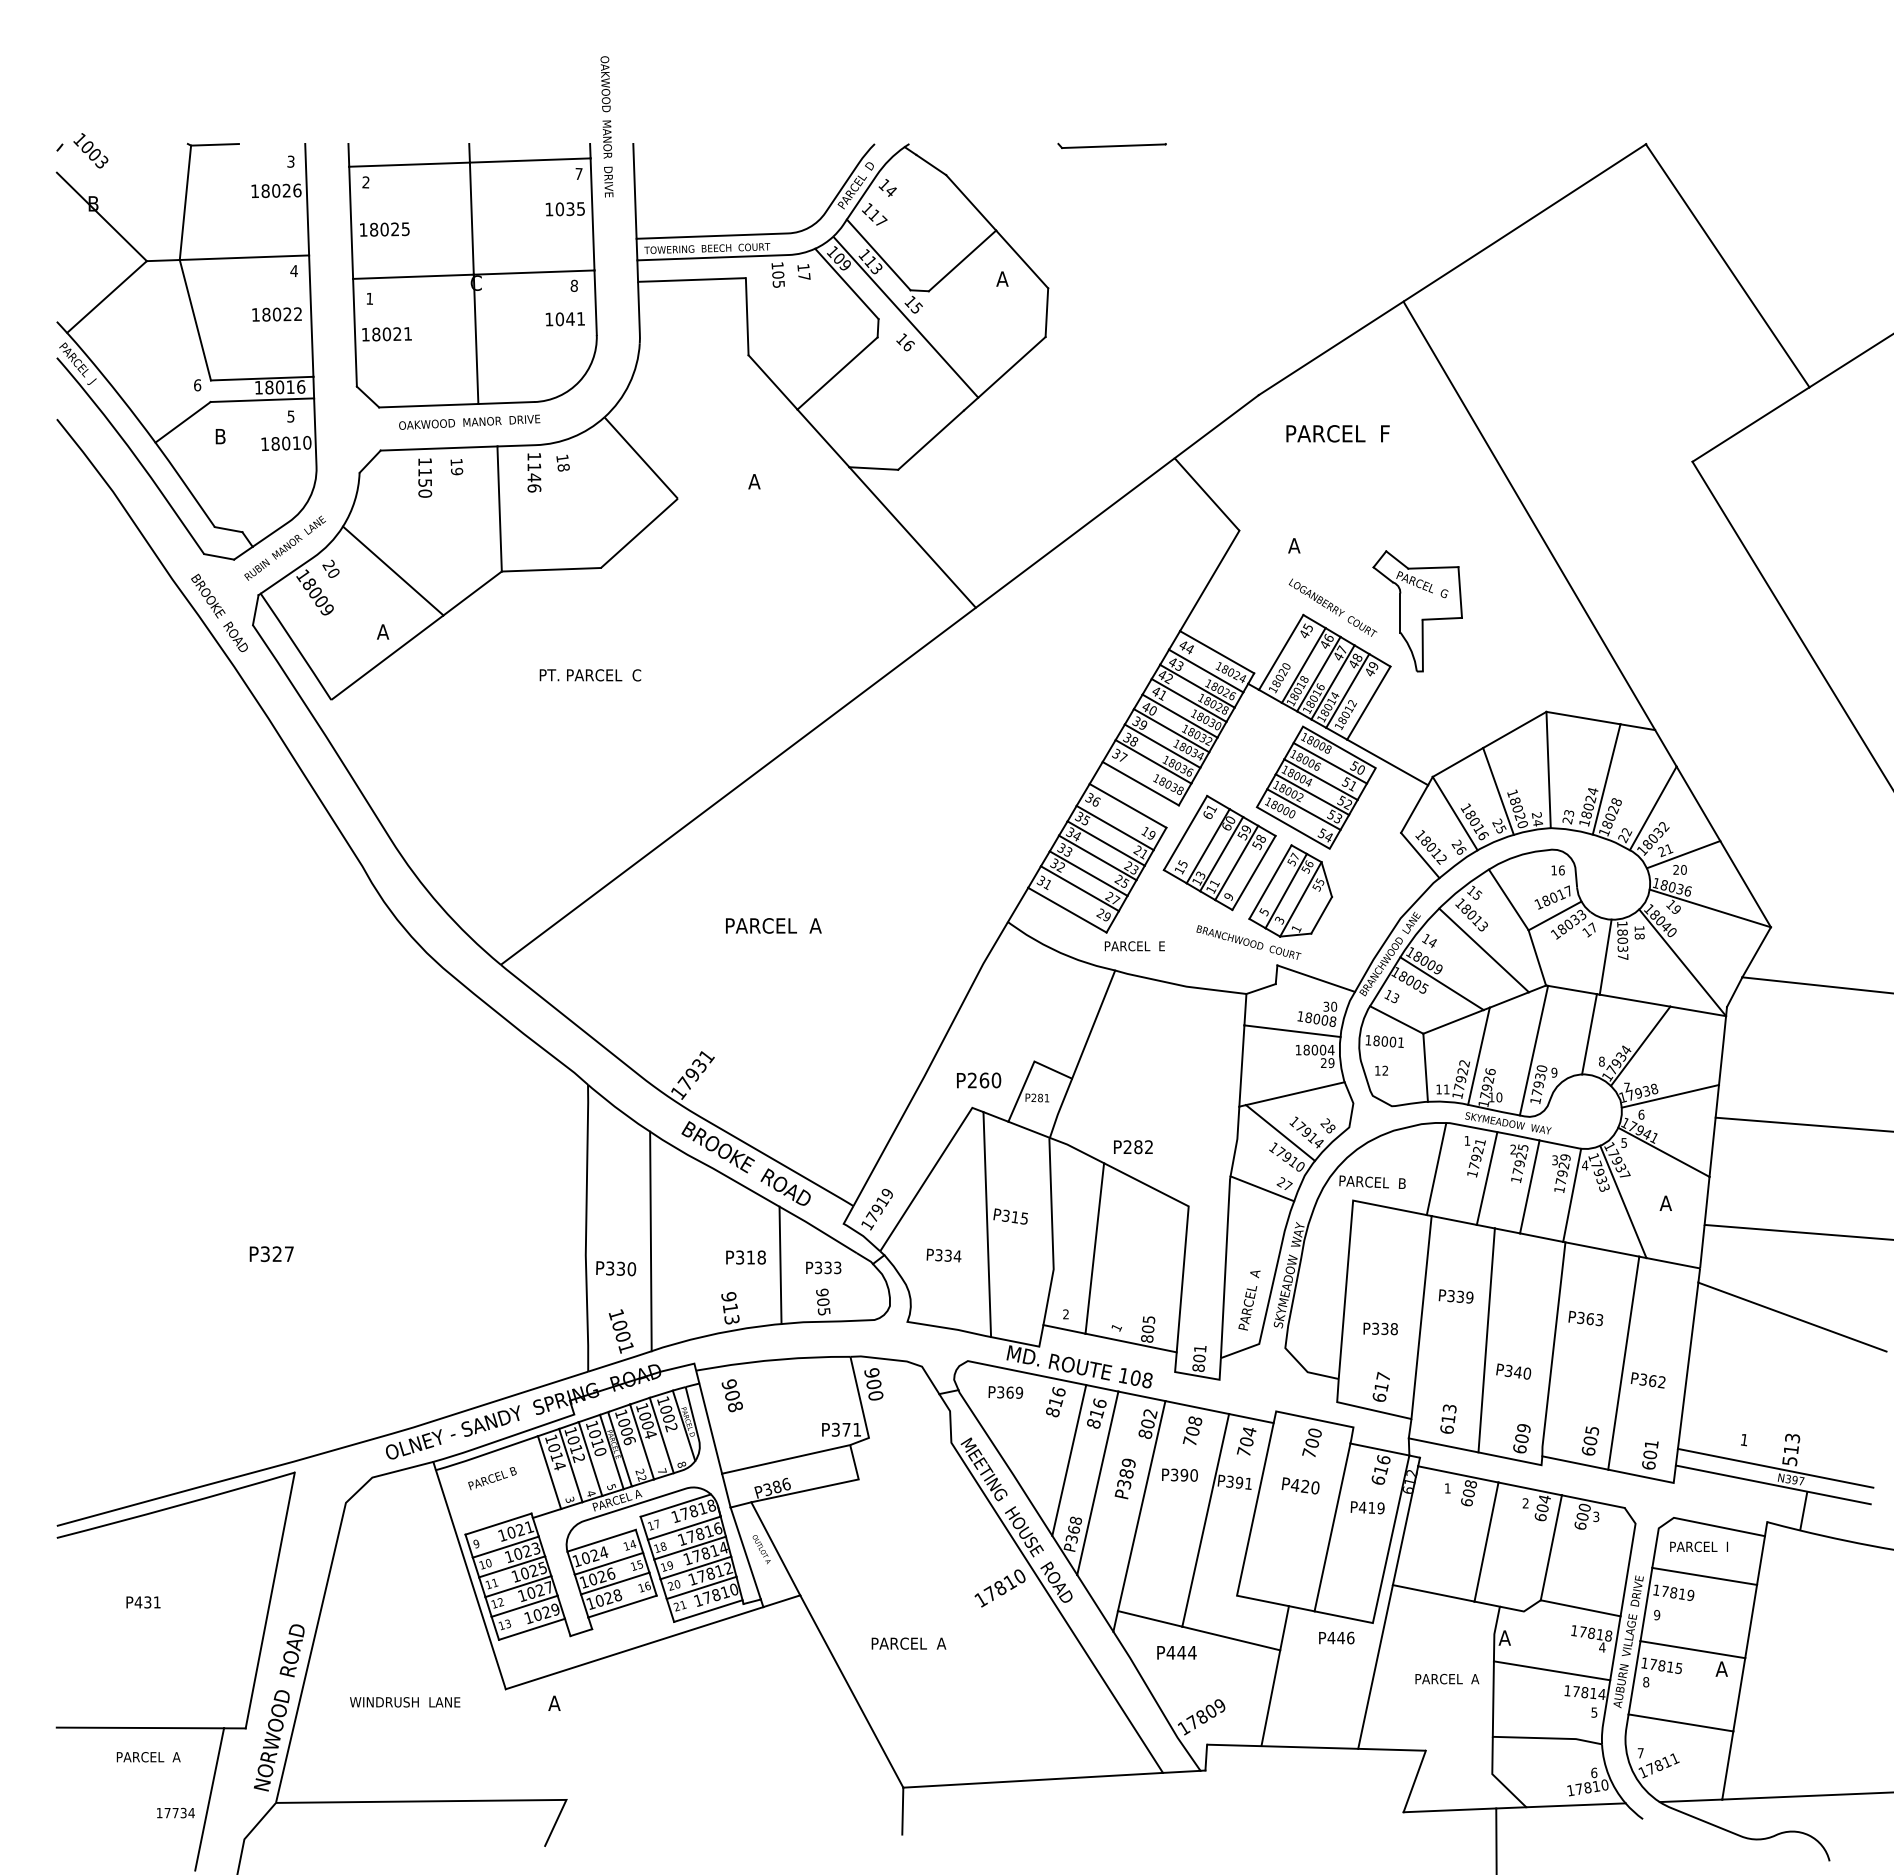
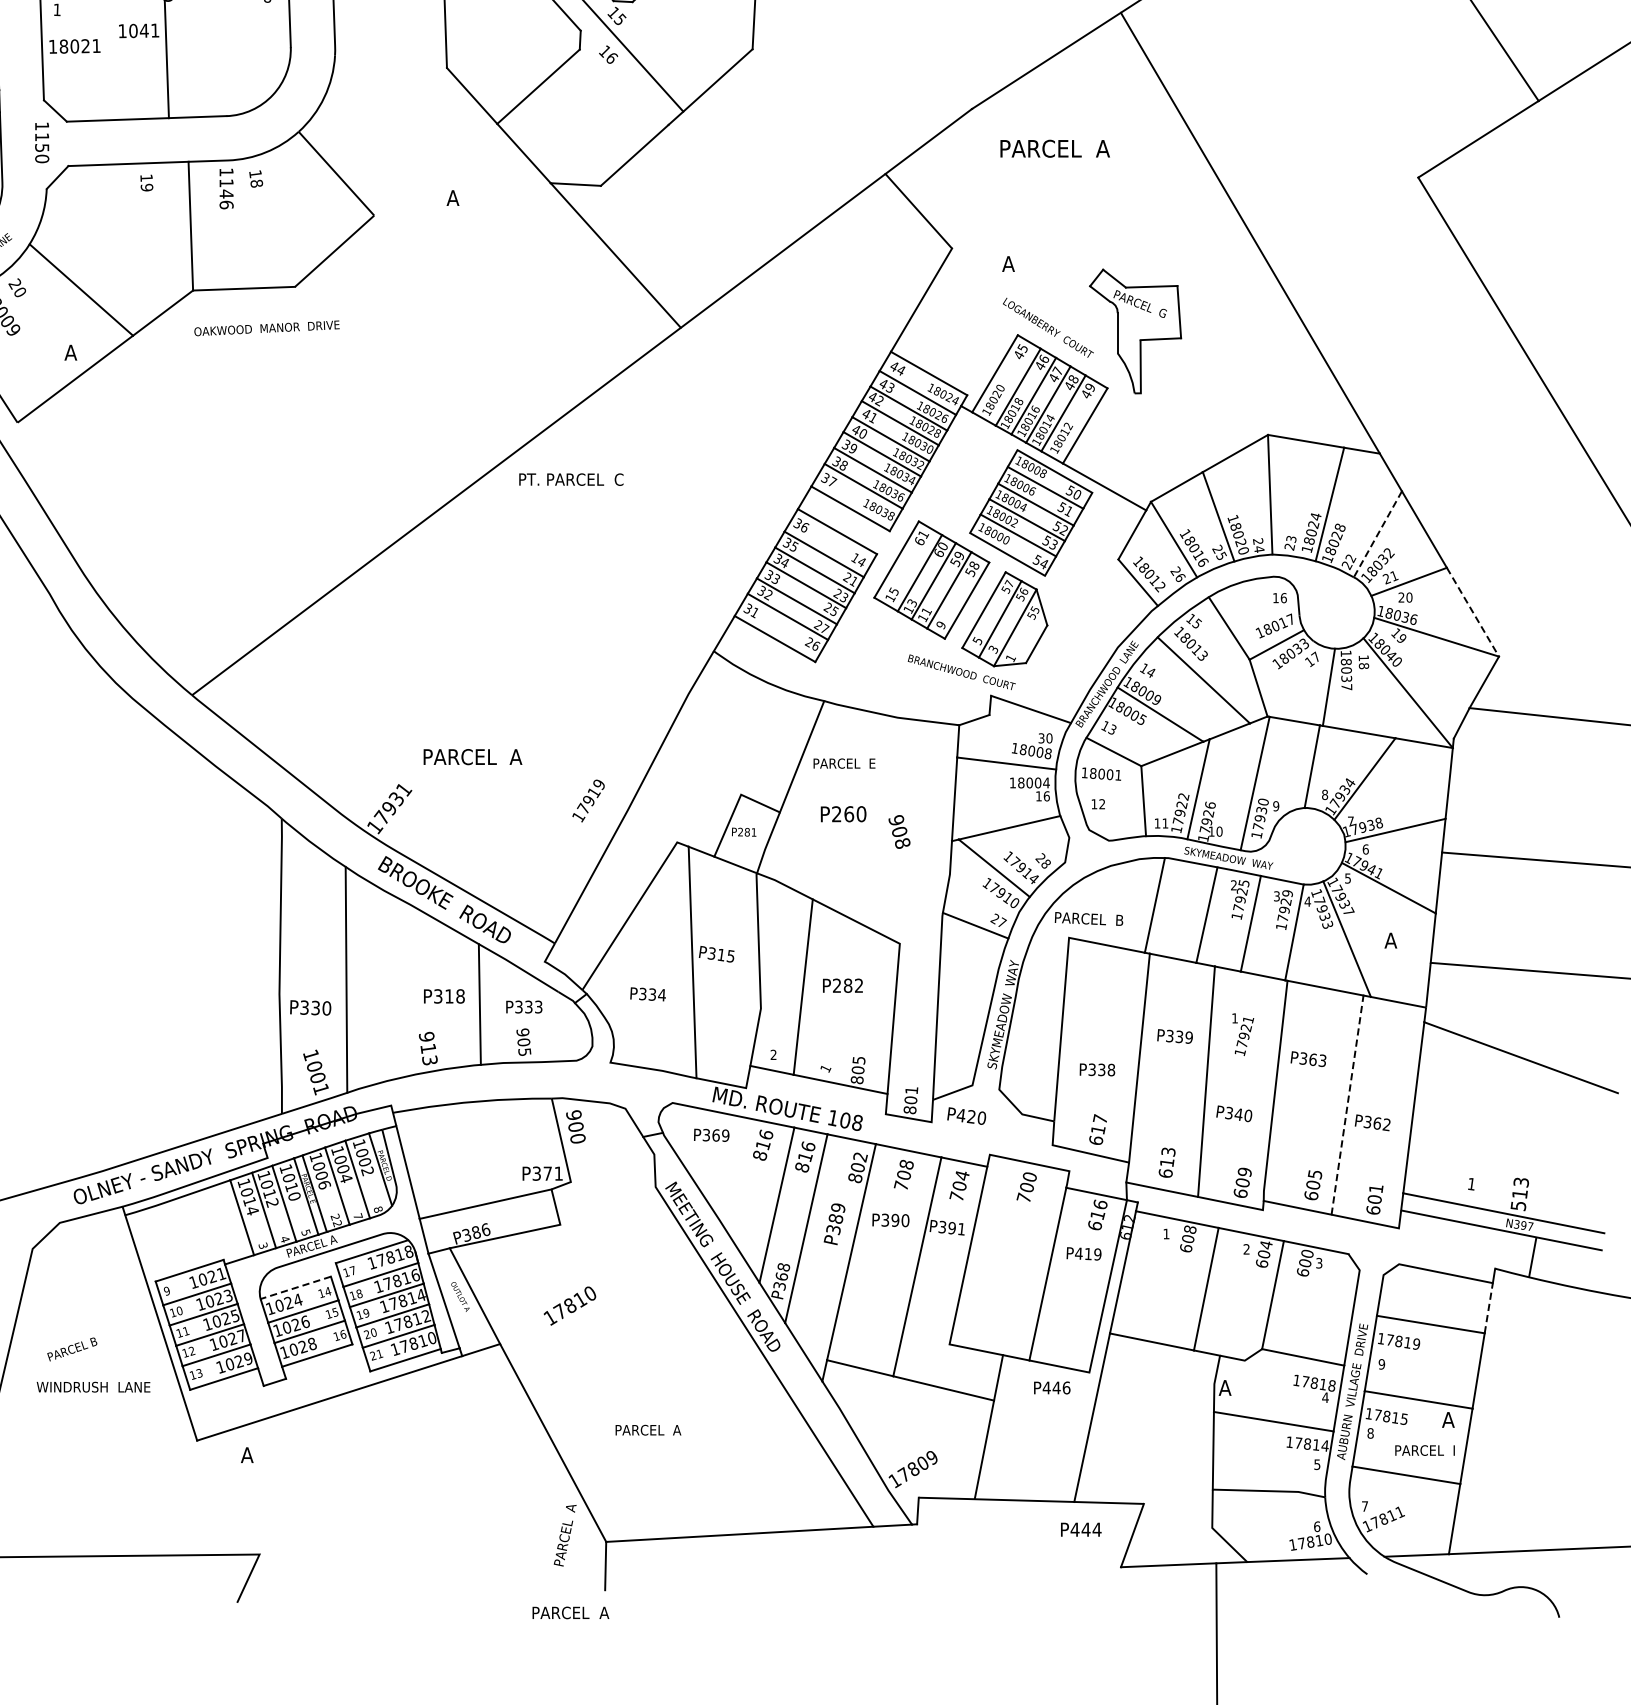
text: (564, 319) -> (138, 31), moved
text: (469, 421) -> (266, 327), moved
text: (1385, 433) -> (1102, 148), PARCEL  F -> PARCEL  A
text: (425, 477) -> (42, 142), moved
text: (590, 675) -> (571, 479), moved
line: (1653, 808) -> (1378, 534), solid -> dashed
text: (1151, 835) -> (861, 562), 19 -> 14
line: (1745, 884) -> (1472, 612), solid -> dashed
text: (1107, 916) -> (816, 645), 29 -> 26
text: (773, 925) -> (472, 756), moved
text: (1134, 946) -> (844, 763), moved
text: (1327, 1063) -> (1042, 796), 29 -> 16
text: (979, 1080) -> (844, 814), moved
text: (1133, 1147) -> (843, 986), moved
text: (1475, 1156) -> (1243, 1034), moved
text: (876, 1209) -> (587, 800), moved
text: (1249, 1300) -> (565, 1535), moved
line: (1623, 1363) -> (1347, 1105), solid -> dashed
text: (731, 1395) -> (898, 831), moved
text: (492, 1478) -> (72, 1349), moved
text: (1300, 1485) -> (966, 1115), moved
line: (601, 1540) -> (295, 1287), solid -> dashed
text: (1698, 1546) -> (1424, 1450), moved
line: (1761, 1560) -> (1489, 1308), solid -> dashed
text: (999, 1588) -> (569, 1306), moved
text: (908, 1643) -> (570, 1612), moved
text: (1176, 1652) -> (1080, 1529), moved
text: (1447, 1678) -> (648, 1429), moved
text: (405, 1702) -> (93, 1387), moved

